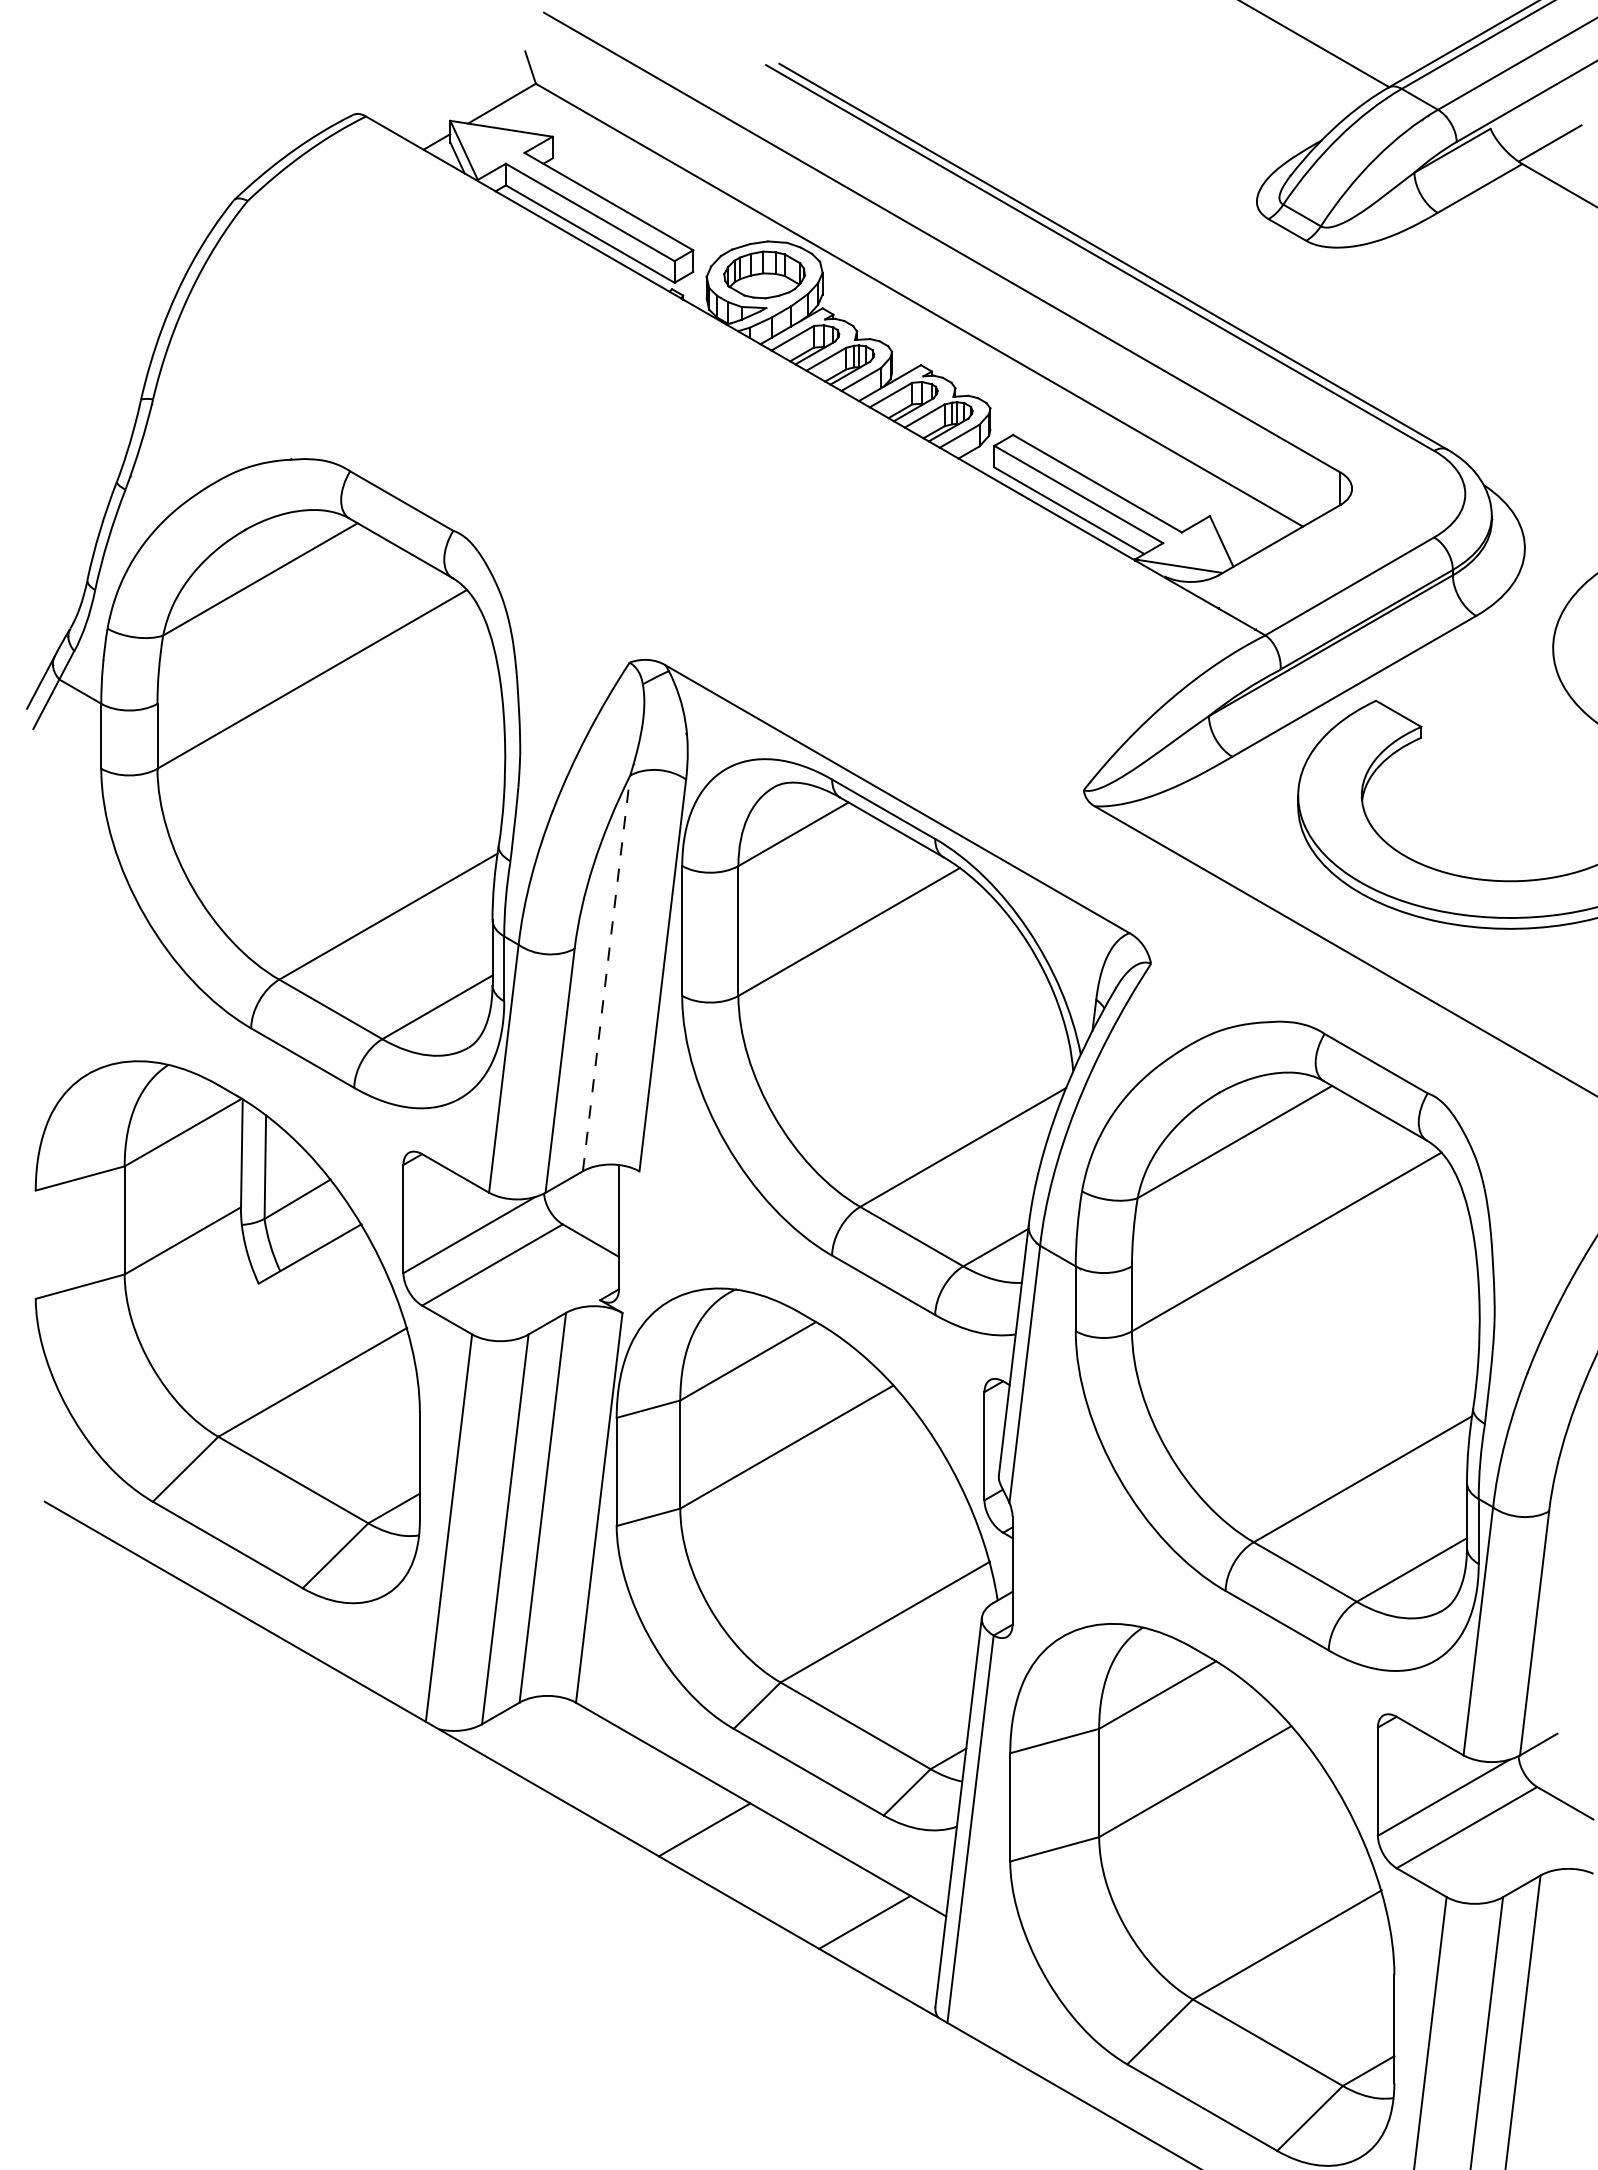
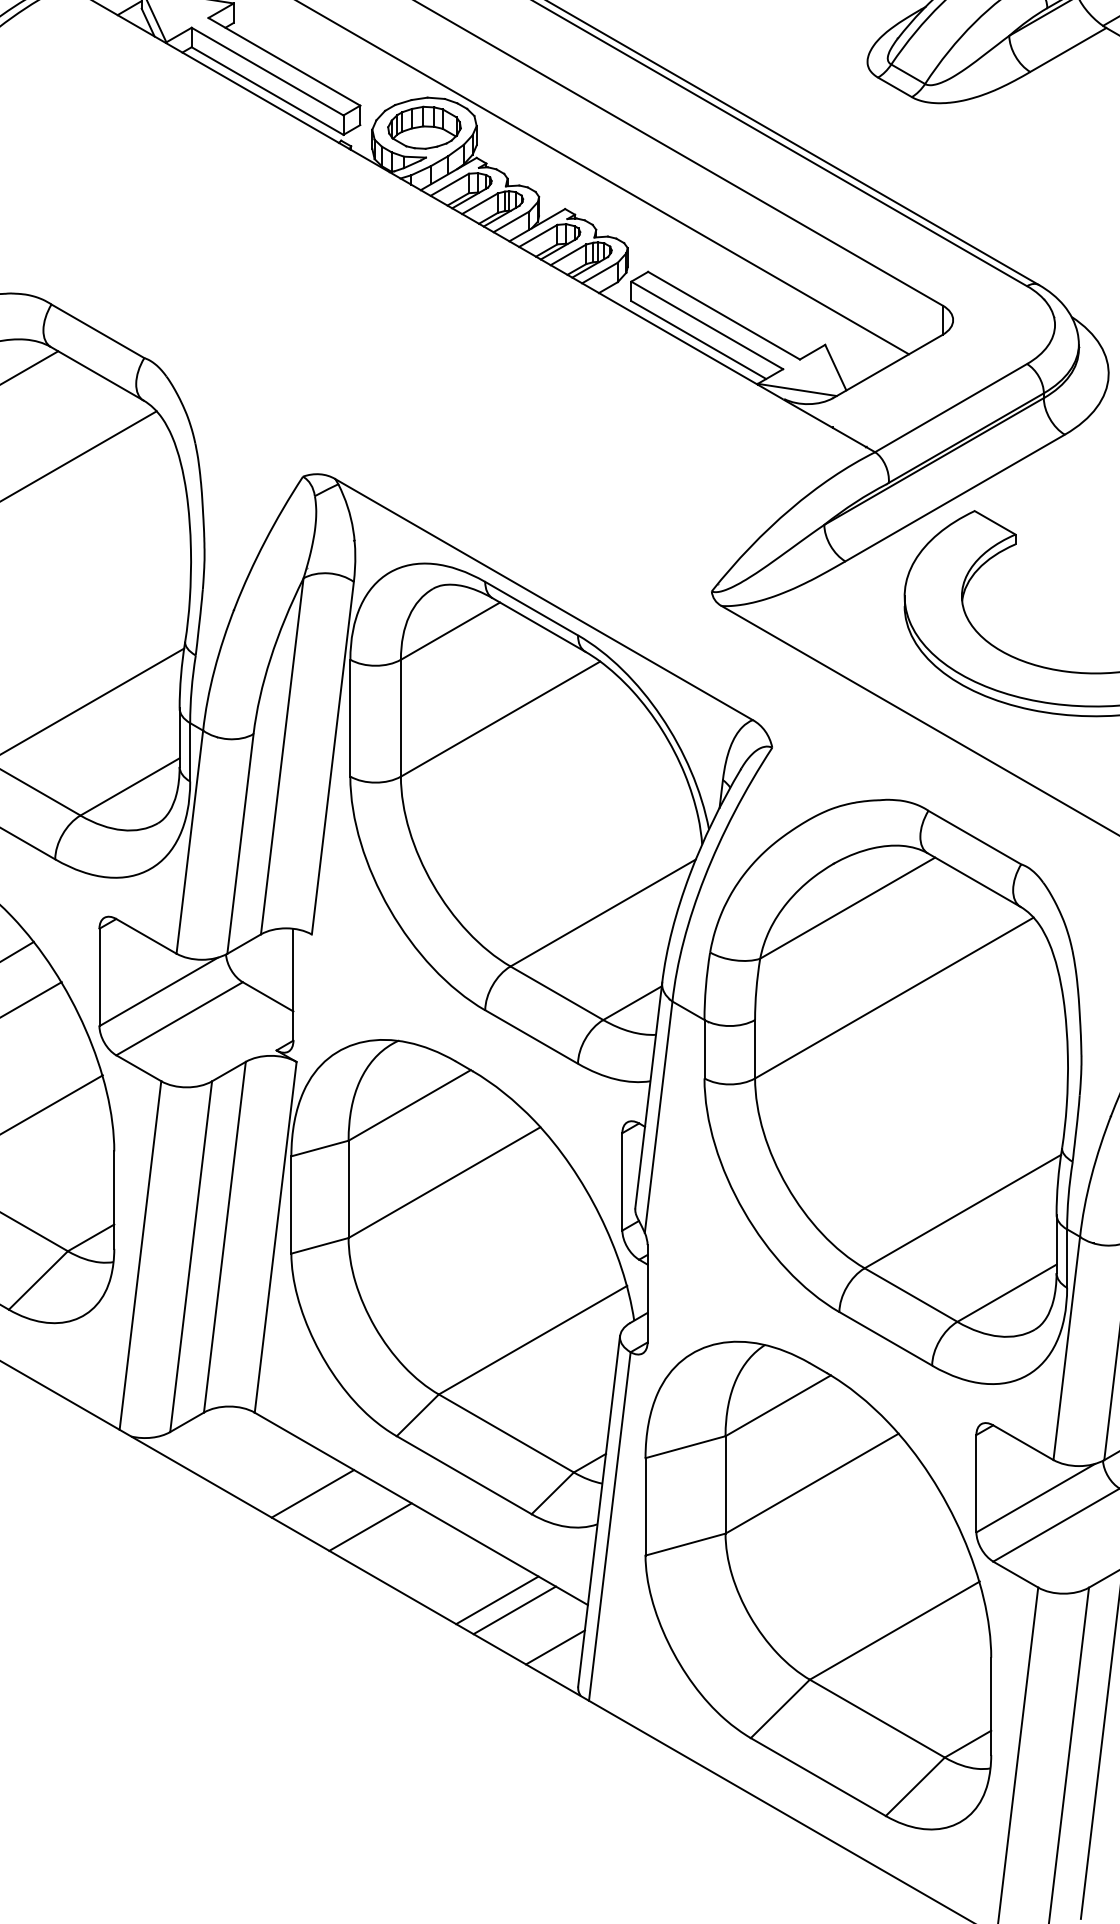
line: (606, 973) -> (282, 756), dashed -> solid
line: (640, 1792) -> (312, 1493), added
line: (845, 1910) -> (497, 1599), added
line: (909, 1963) -> (554, 1647), added

